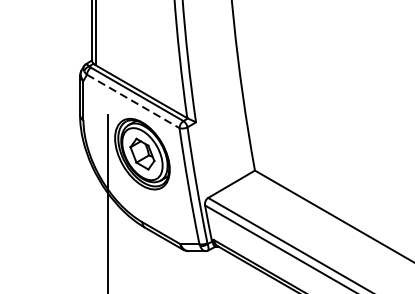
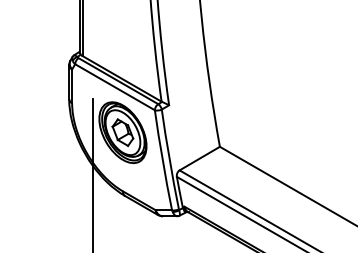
line: (133, 101) -> (115, 87), dashed -> solid

